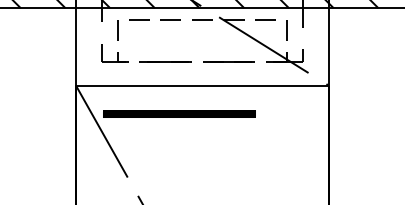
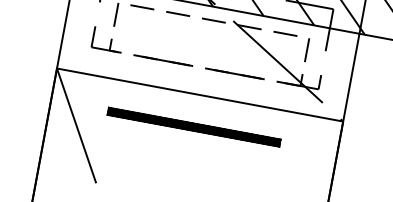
part: (179, 113) -> (194, 126), moved

